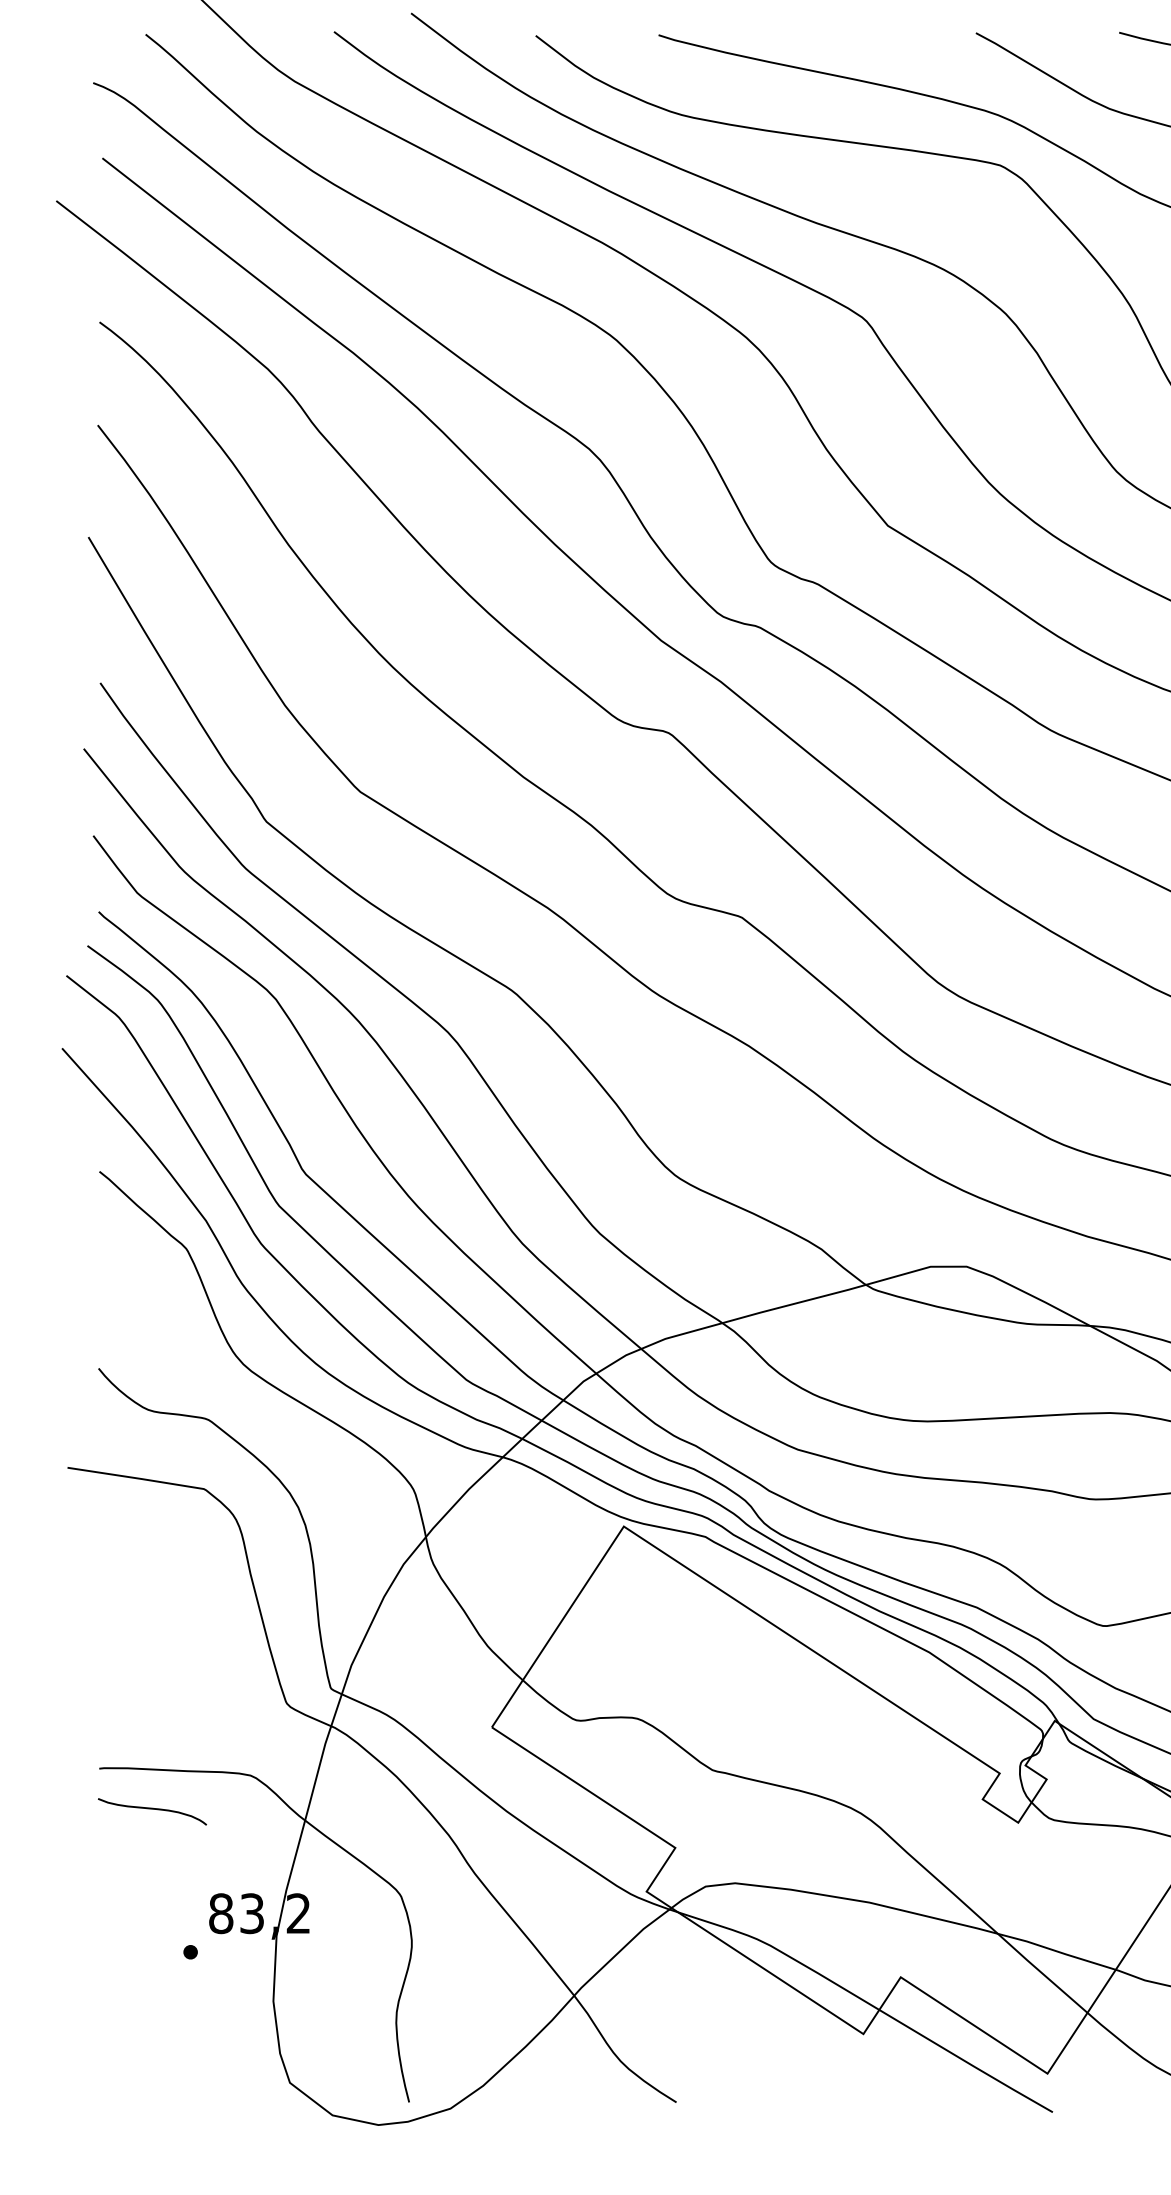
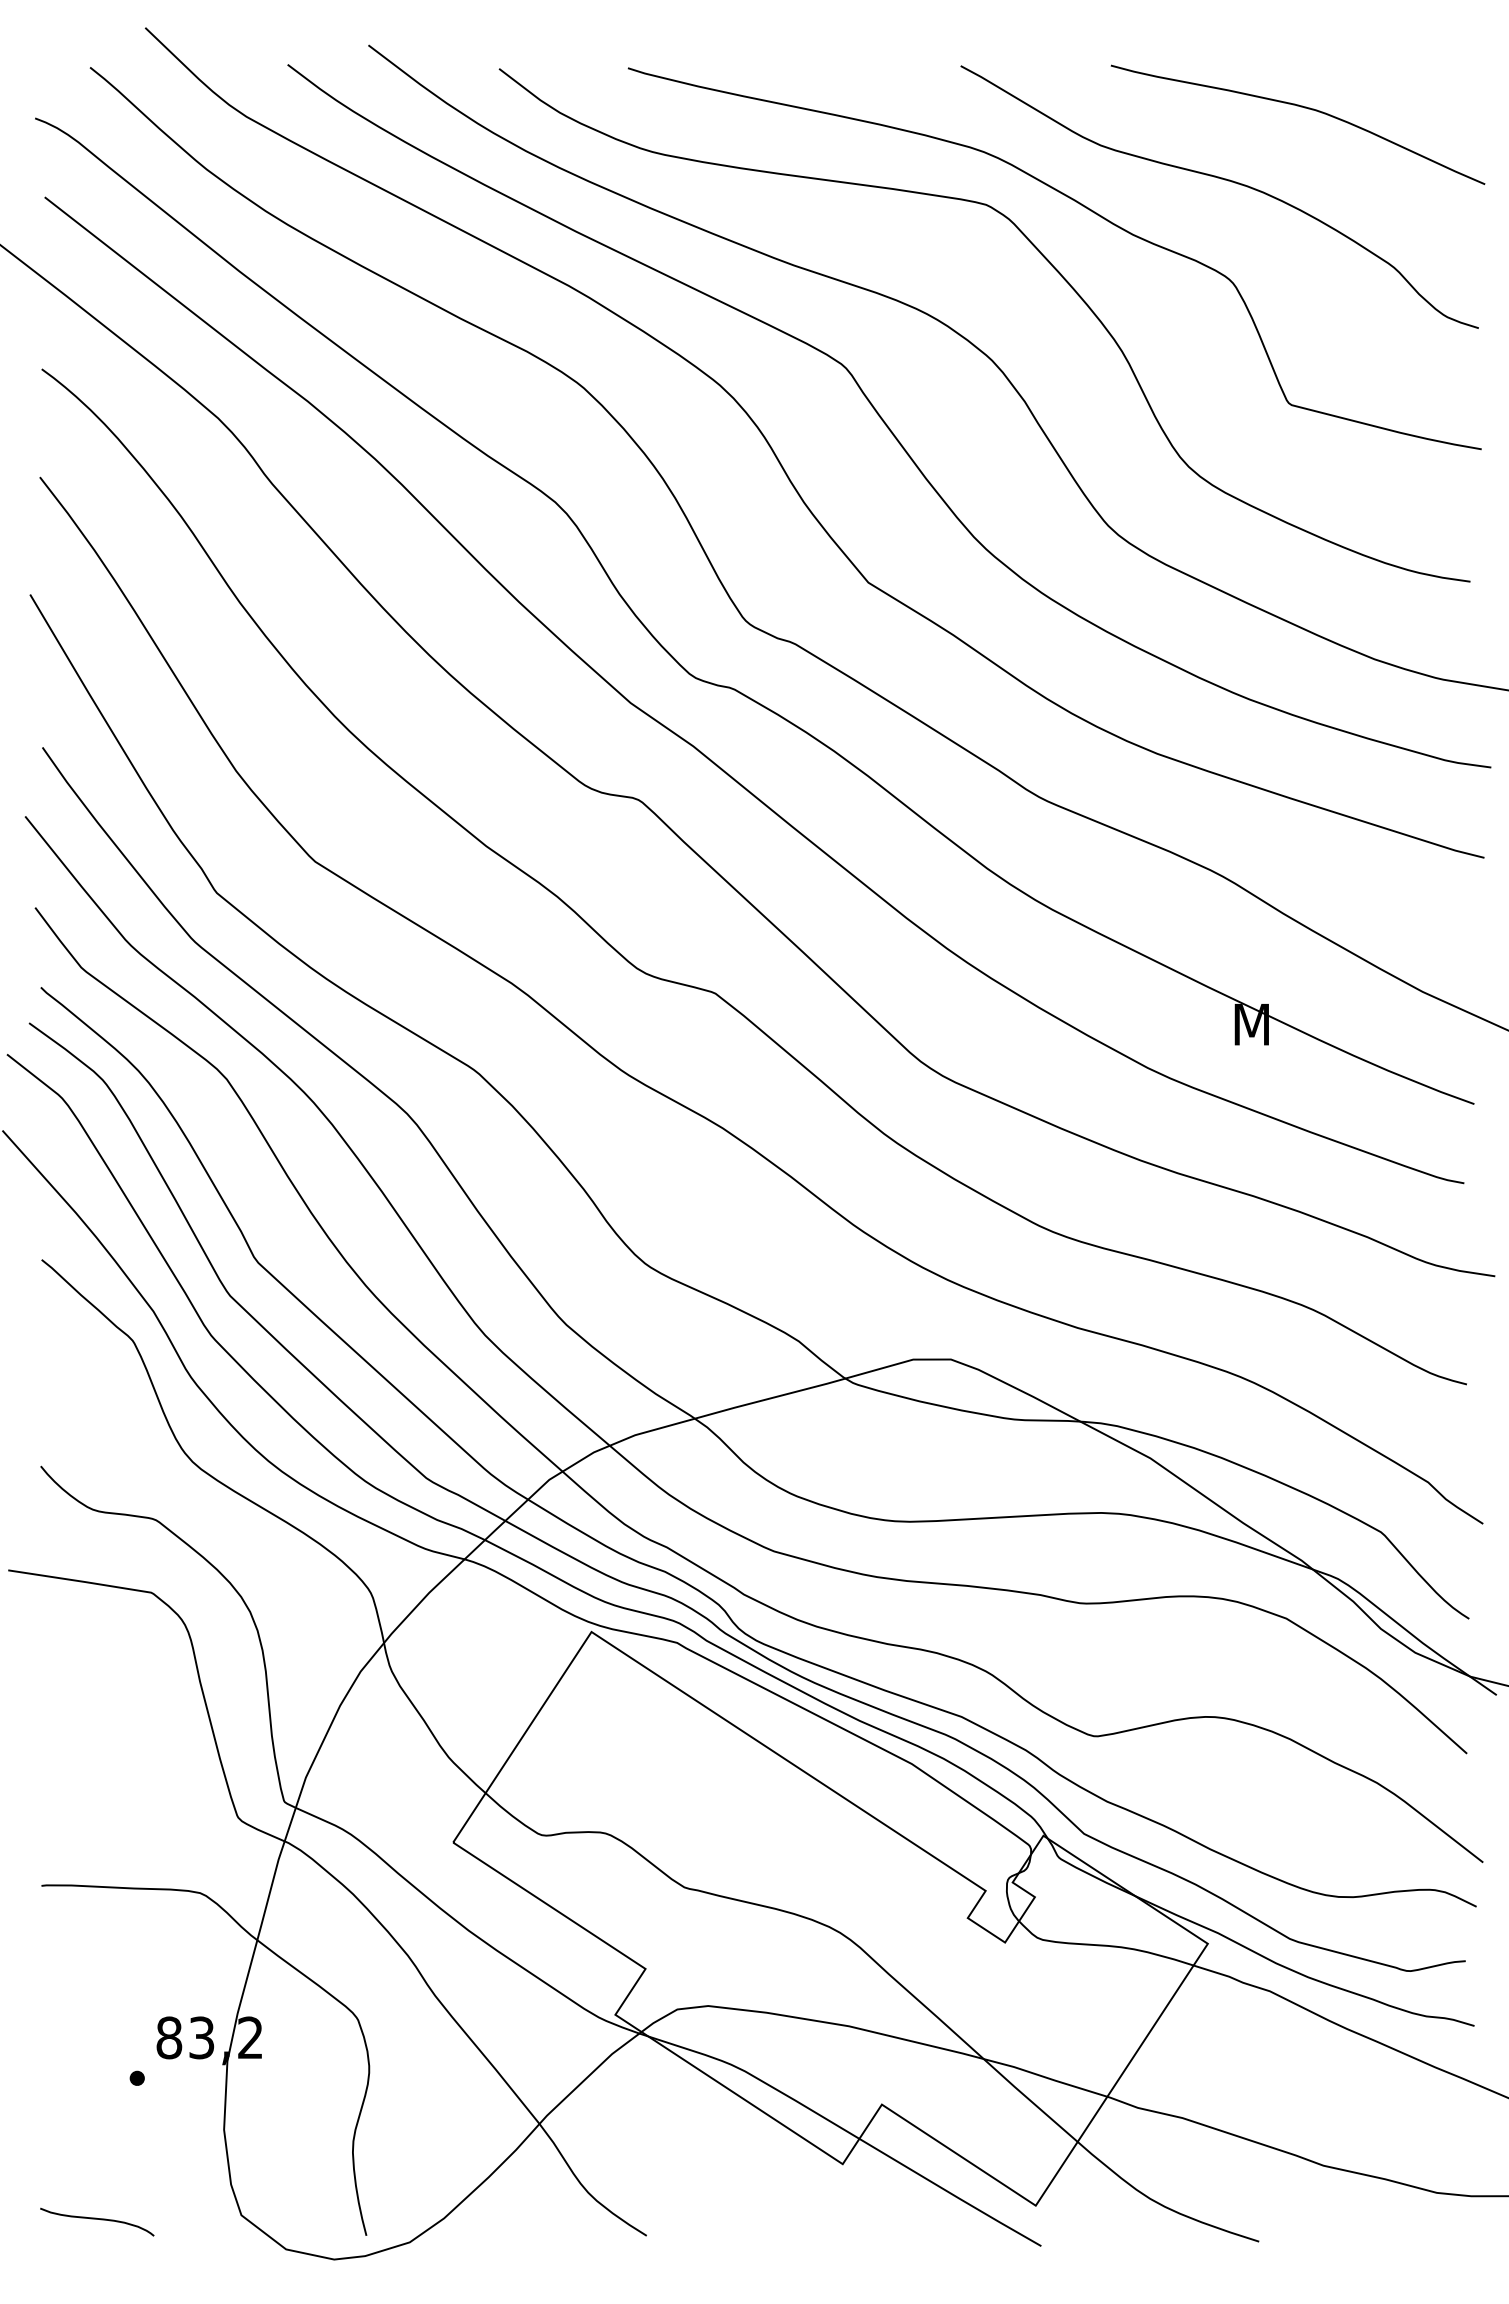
curve: (152, 1809) -> (97, 2219), moved

